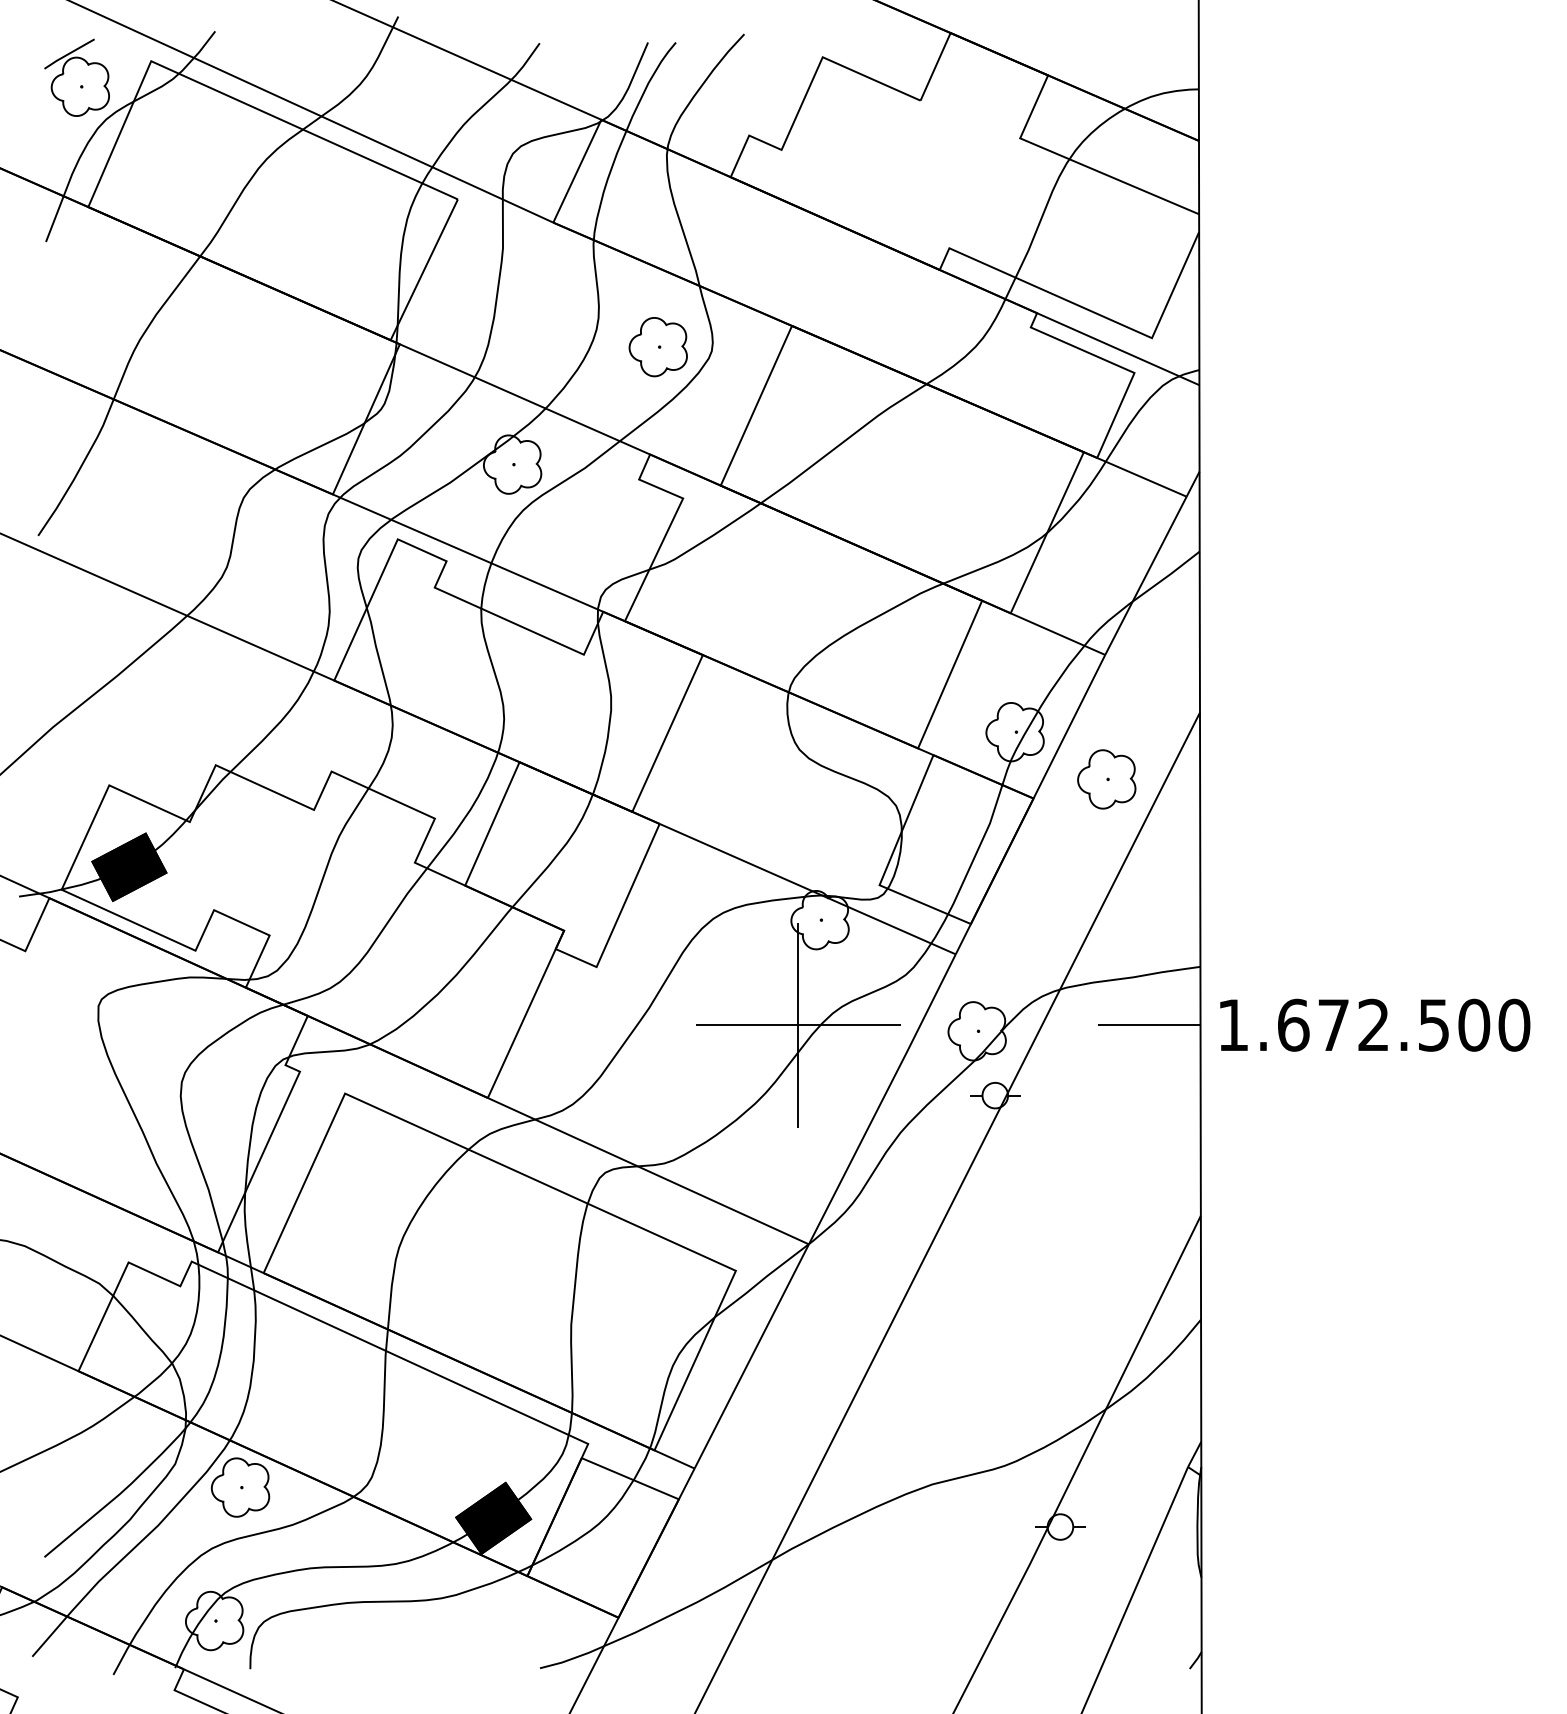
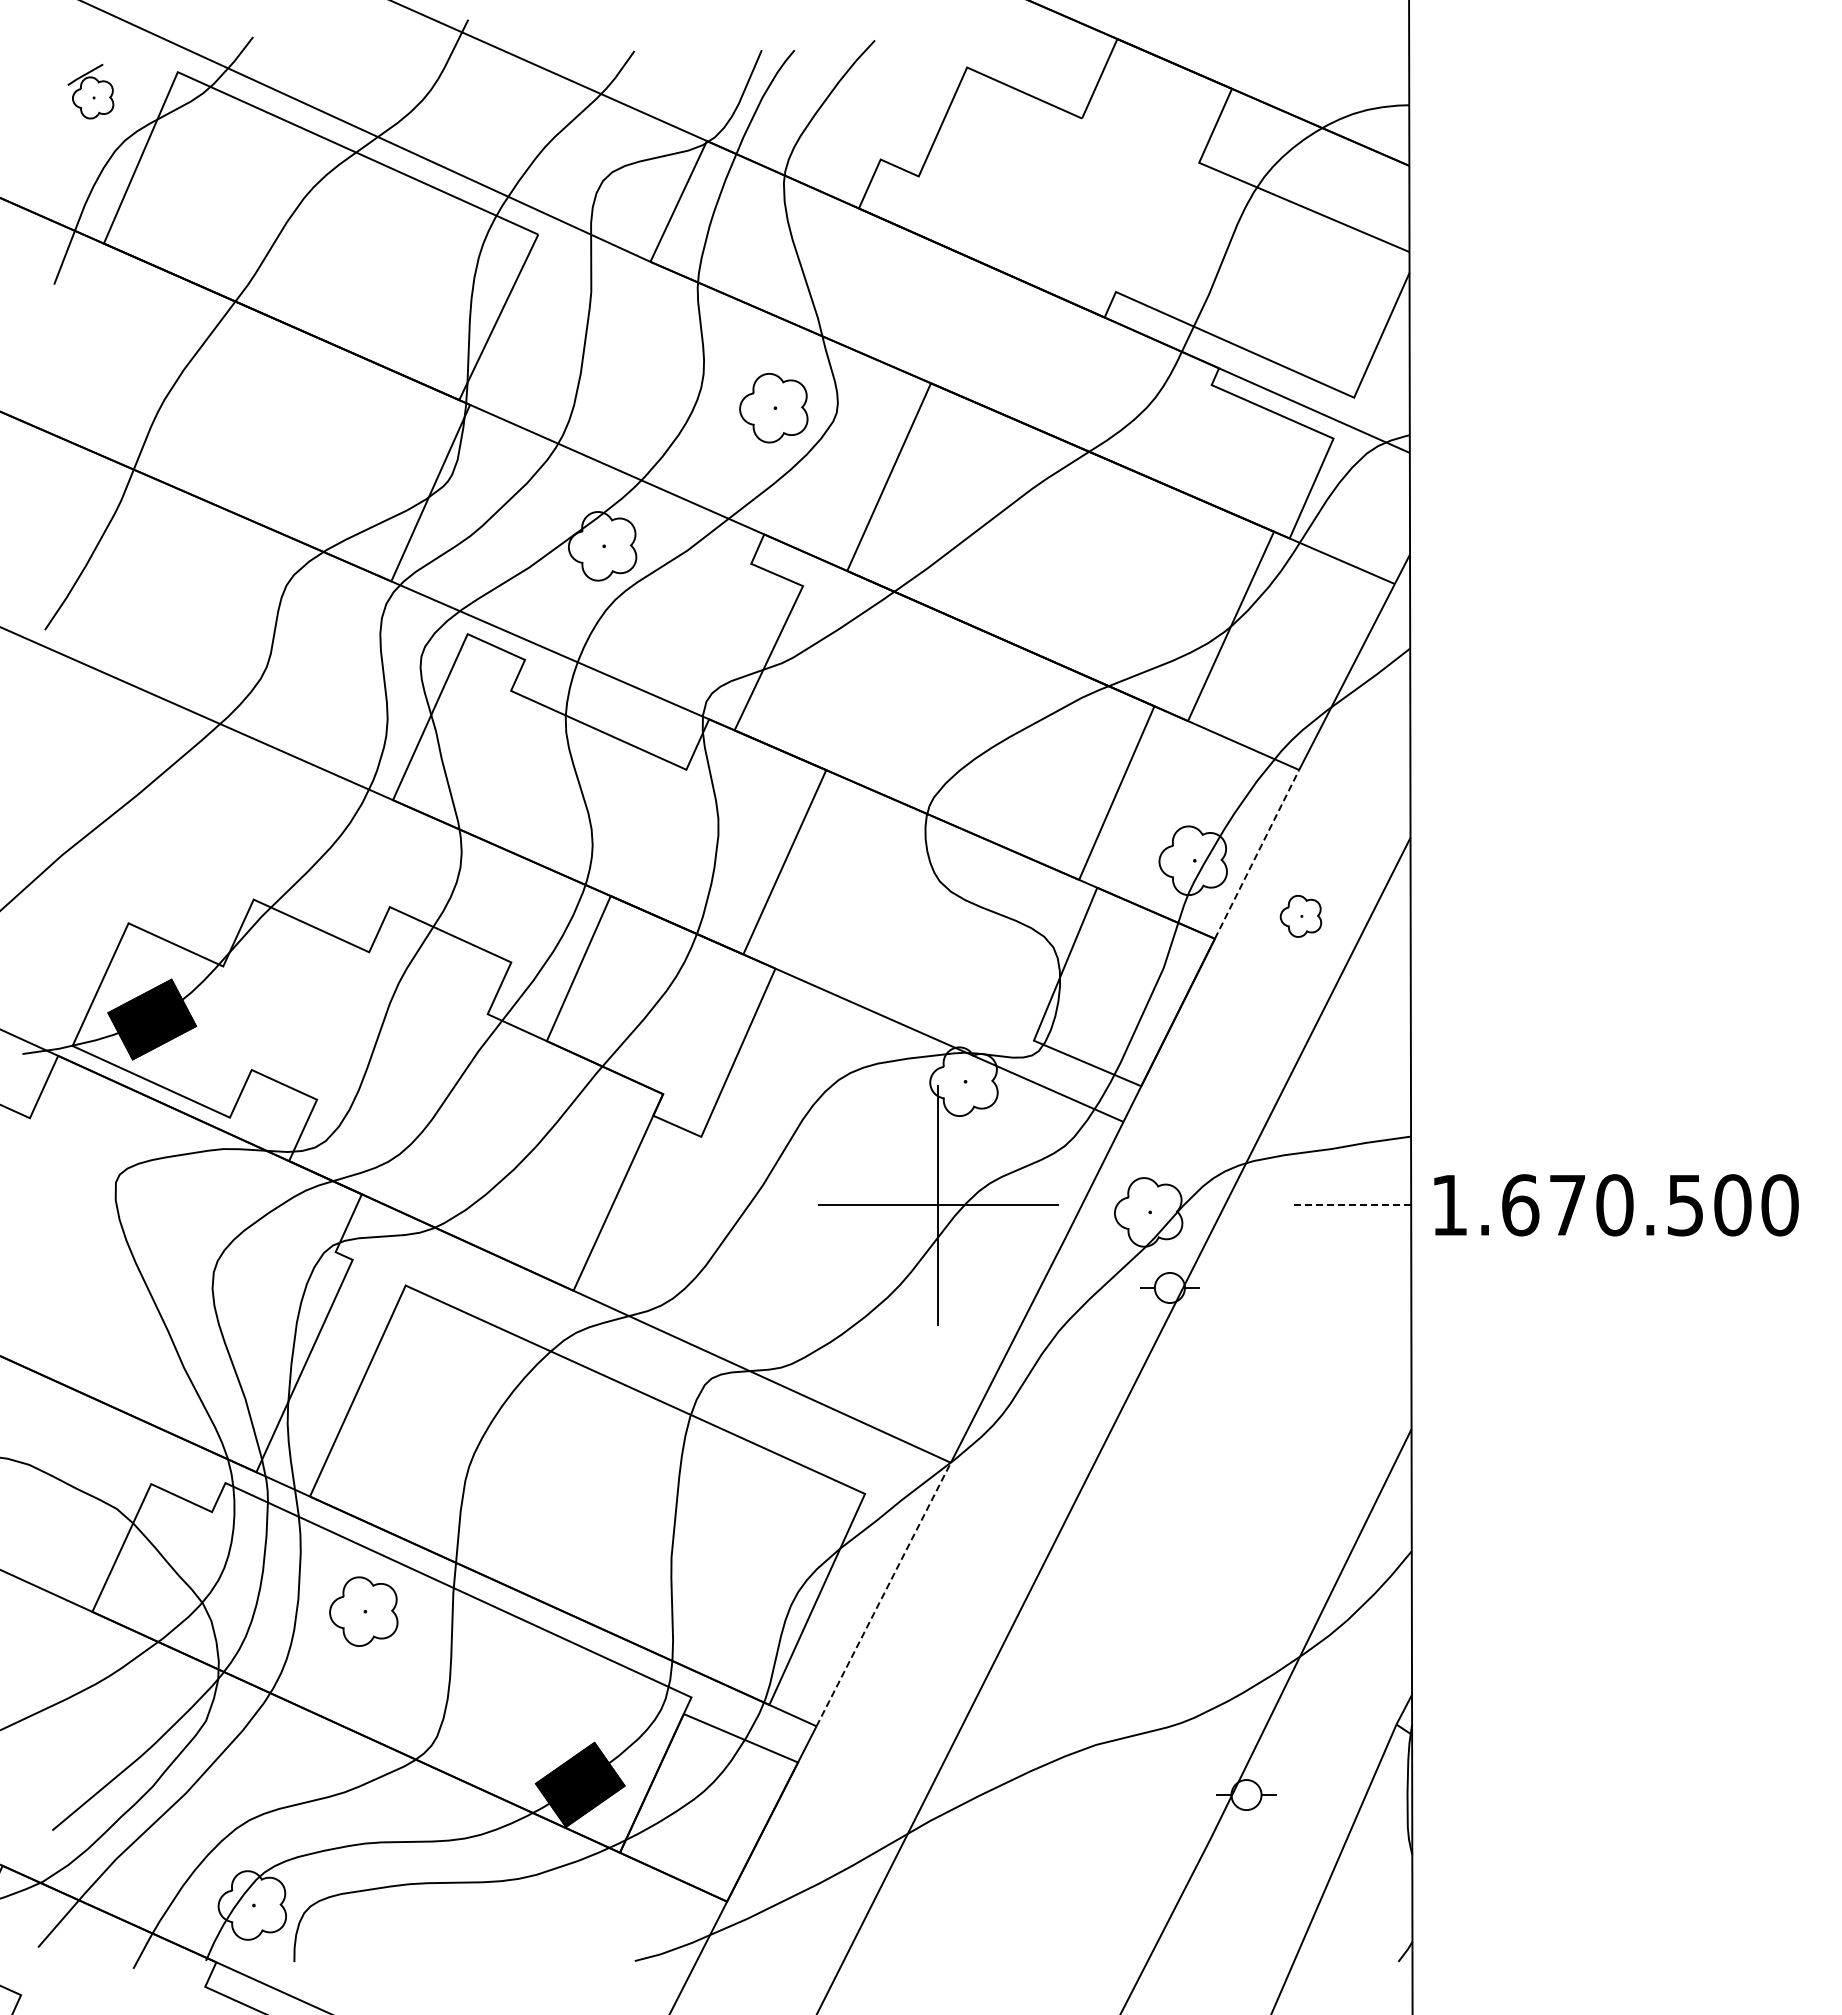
part: (76, 77) -> (90, 91), size x0.6
line: (1069, 725) -> (1257, 853), solid -> dashed
part: (1106, 779) -> (1300, 916), size x0.6
line: (1148, 1025) -> (1350, 1205), solid -> dashed
text: (1373, 1025) -> (1614, 1205), 1.672.500 -> 1.670.500
line: (751, 1356) -> (883, 1594), solid -> dashed
part: (240, 1487) -> (363, 1611), moved

